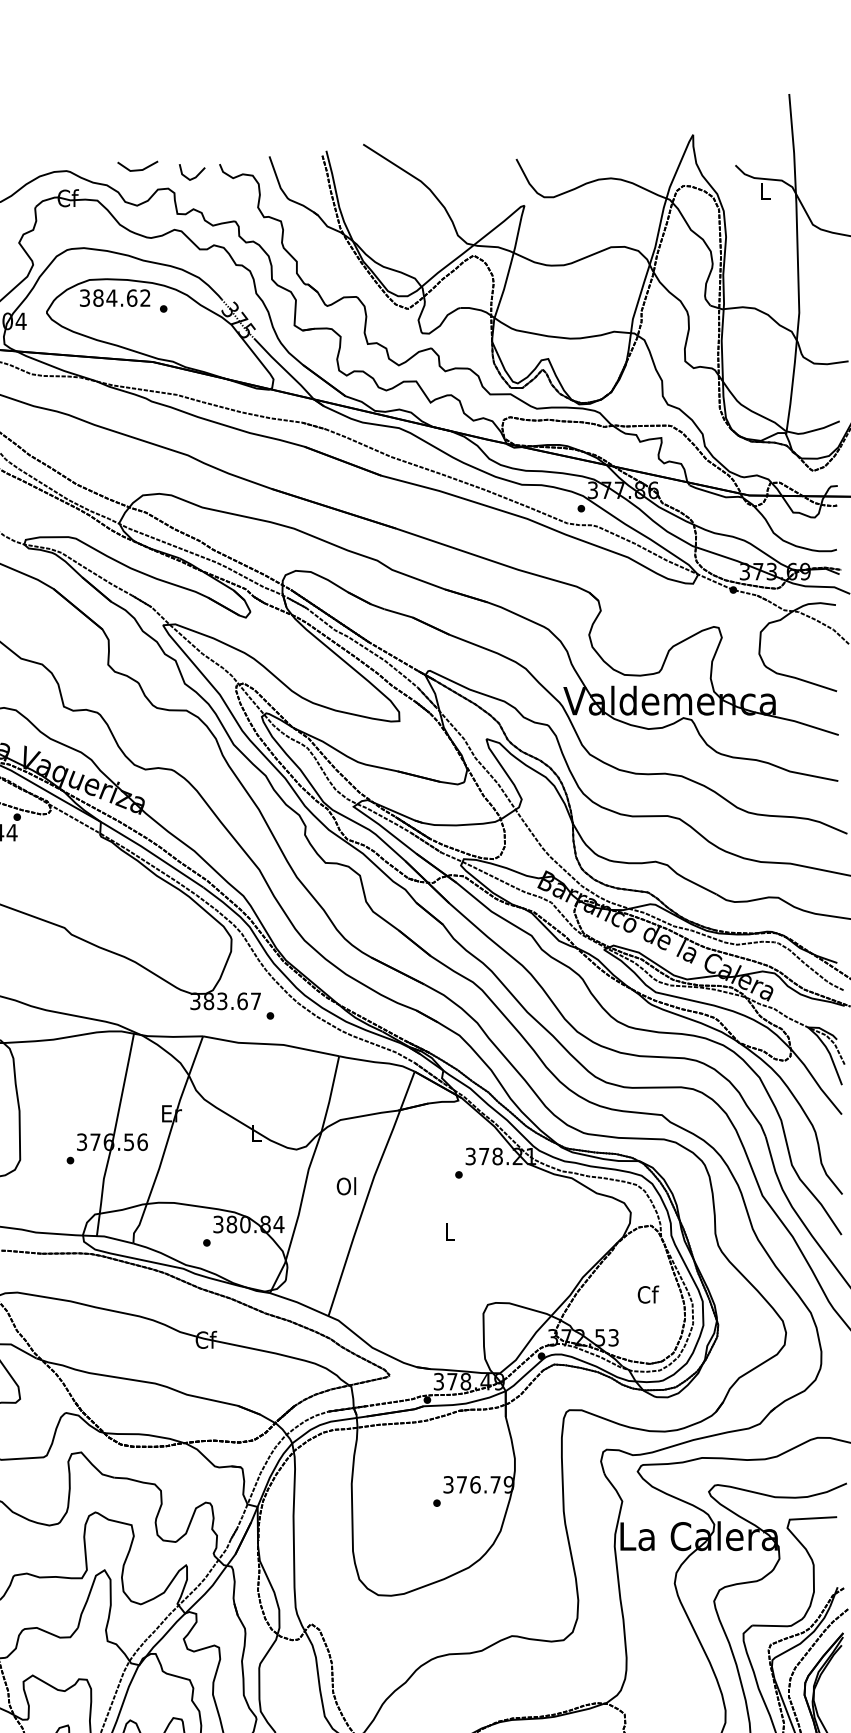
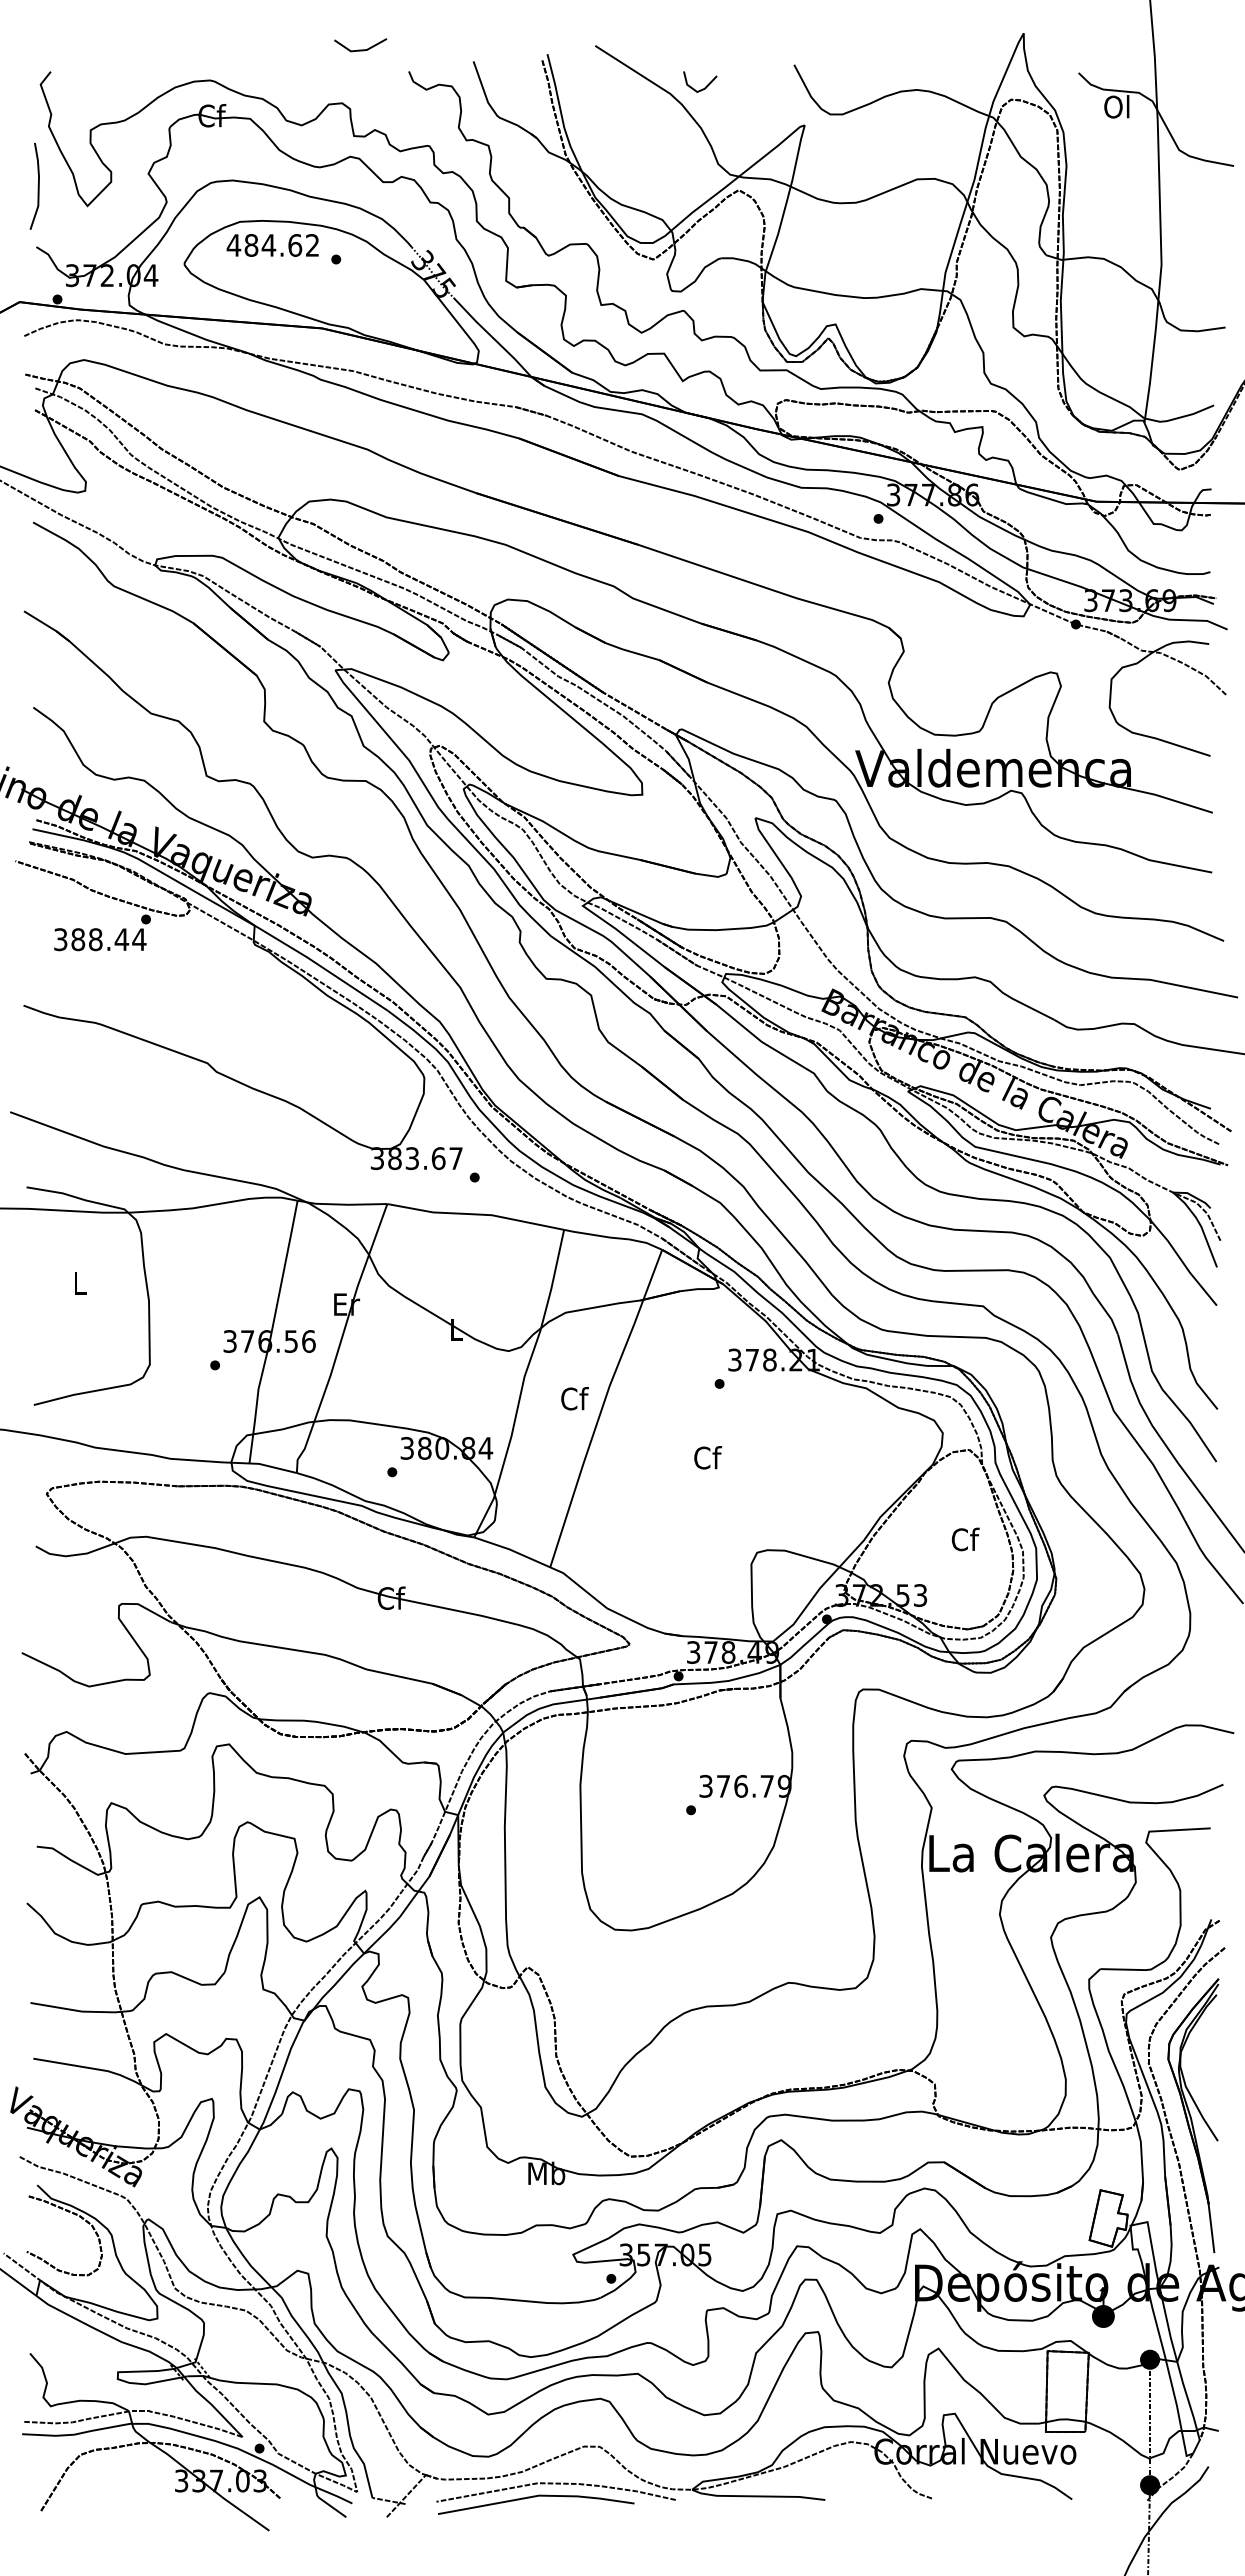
line: (137, 169) -> (360, 49), moved
line: (196, 175) -> (705, 86), moved
text: (764, 191) -> (1116, 106), L -> Ol
text: (84, 298) -> (233, 245), 384.62 -> 484.62
text: (347, 1186) -> (574, 1398), Ol -> Cf
text: (449, 1231) -> (707, 1457), L -> Cf

